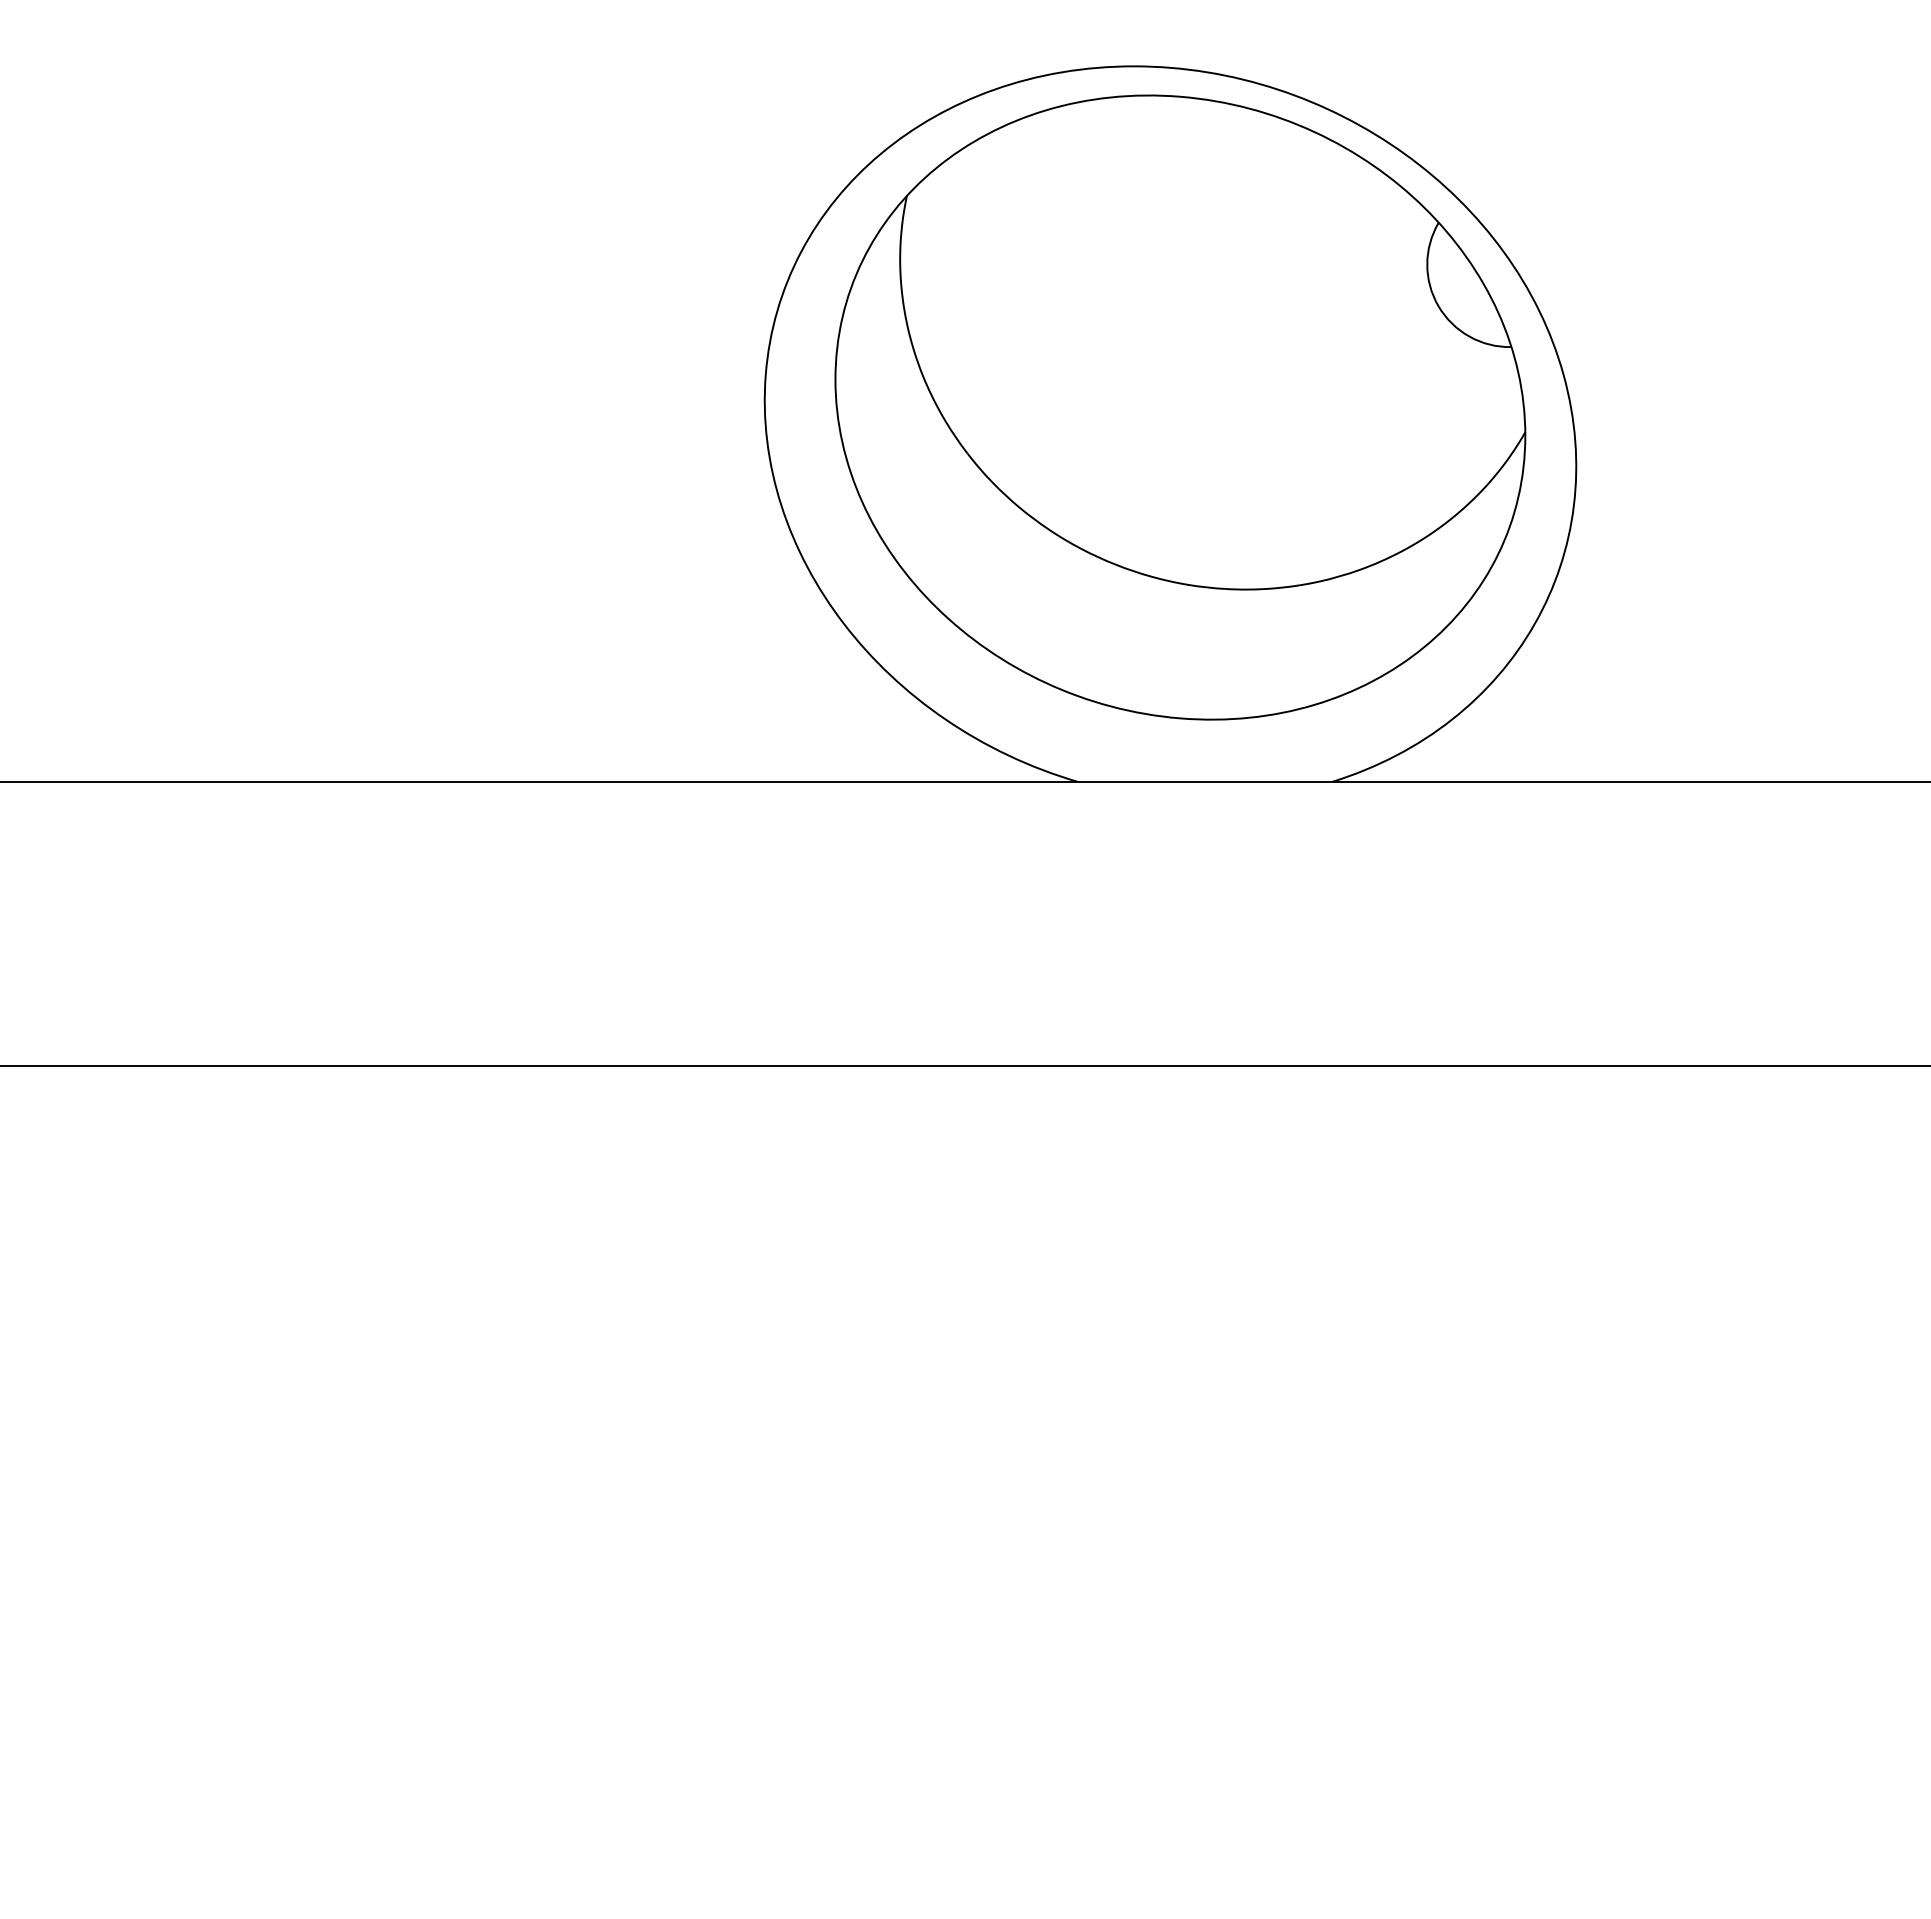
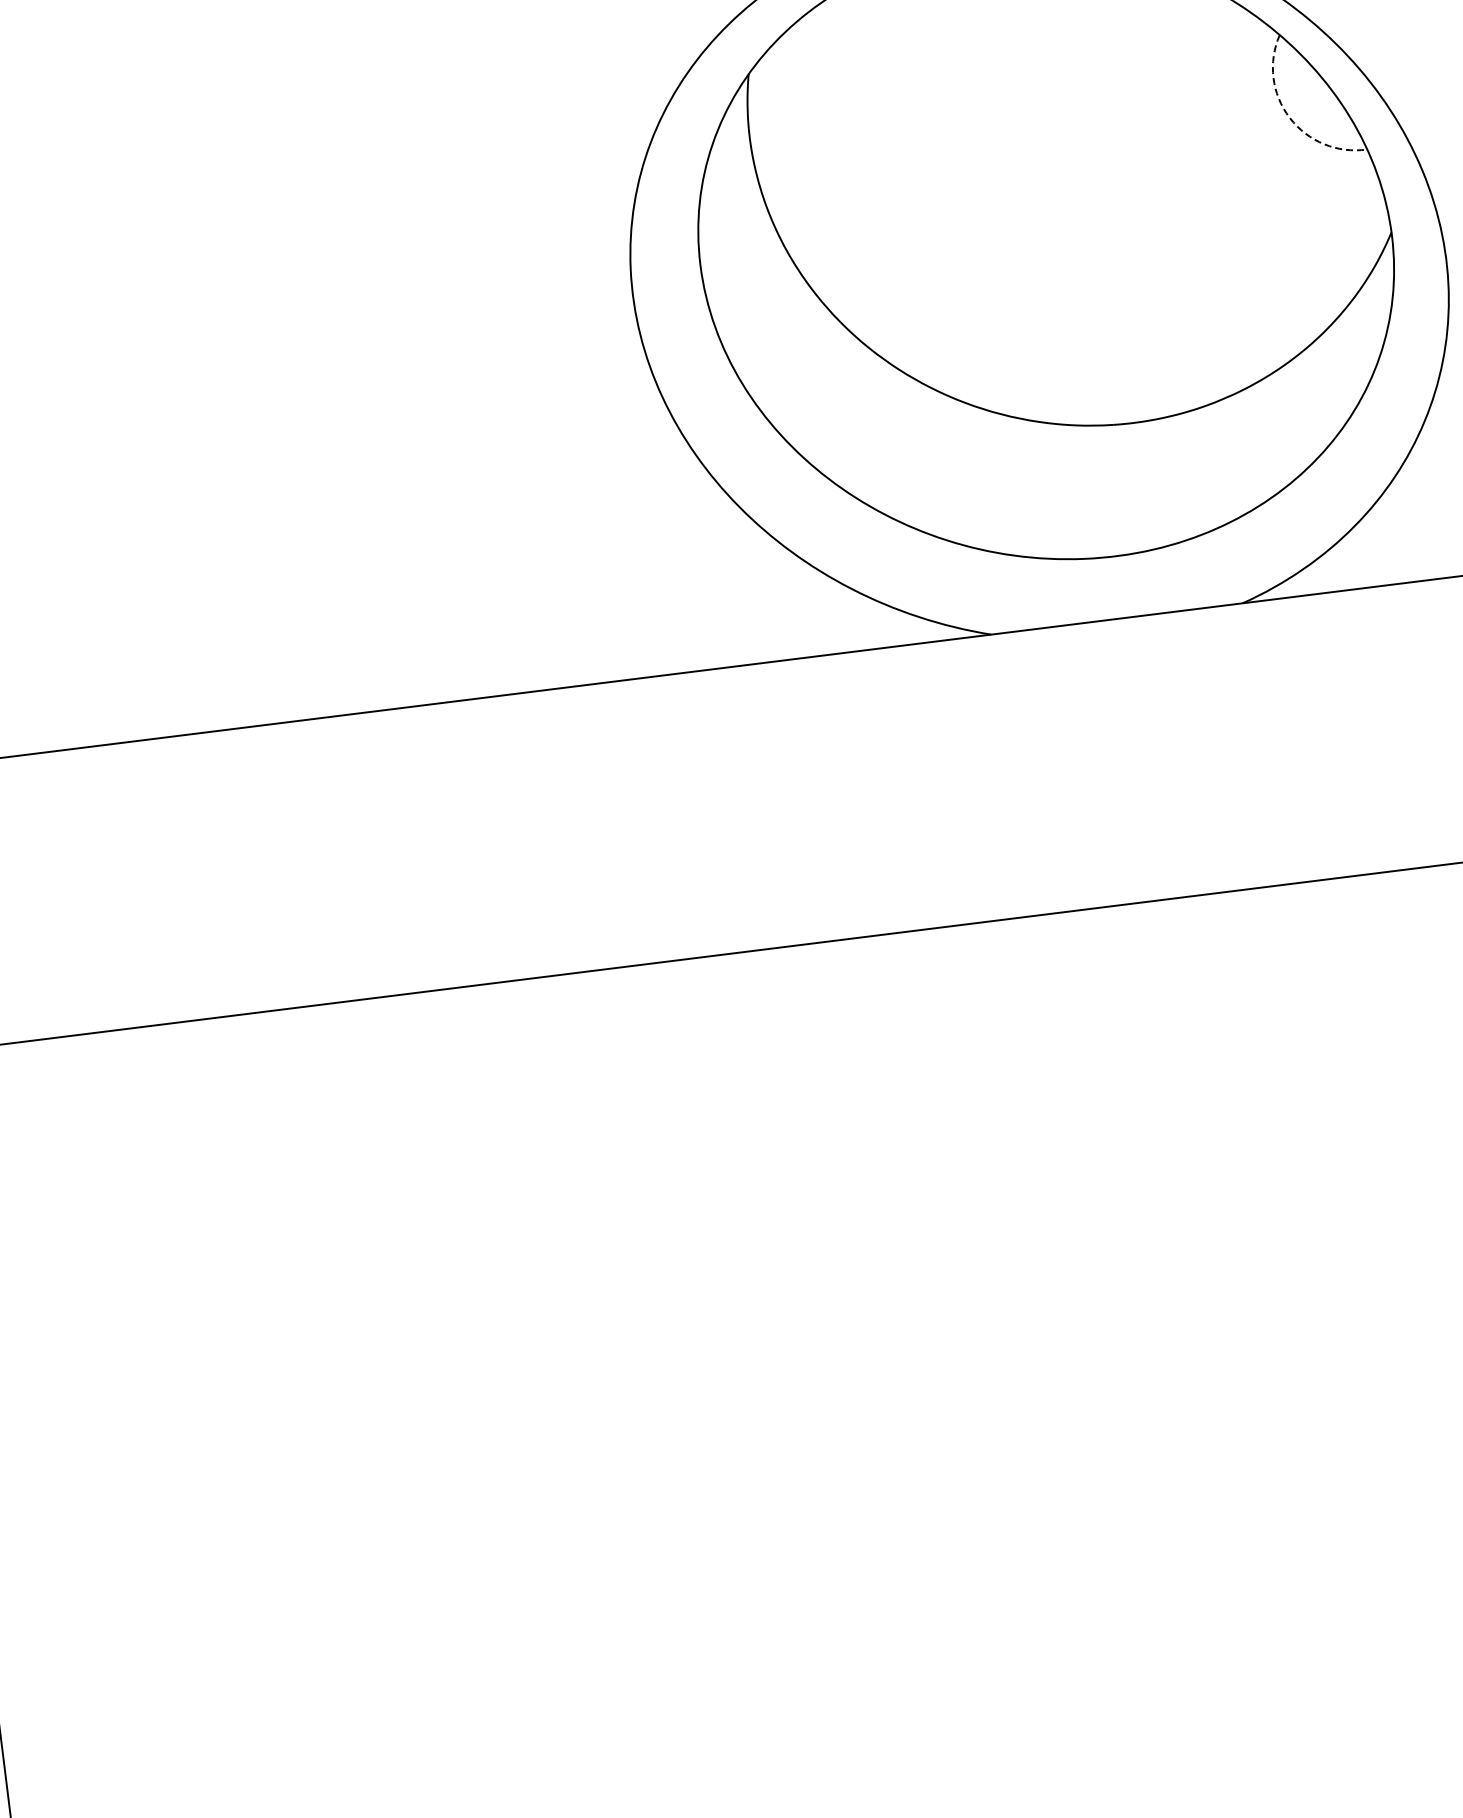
arc: (1438, 306) -> (1289, 118), solid -> dashed

